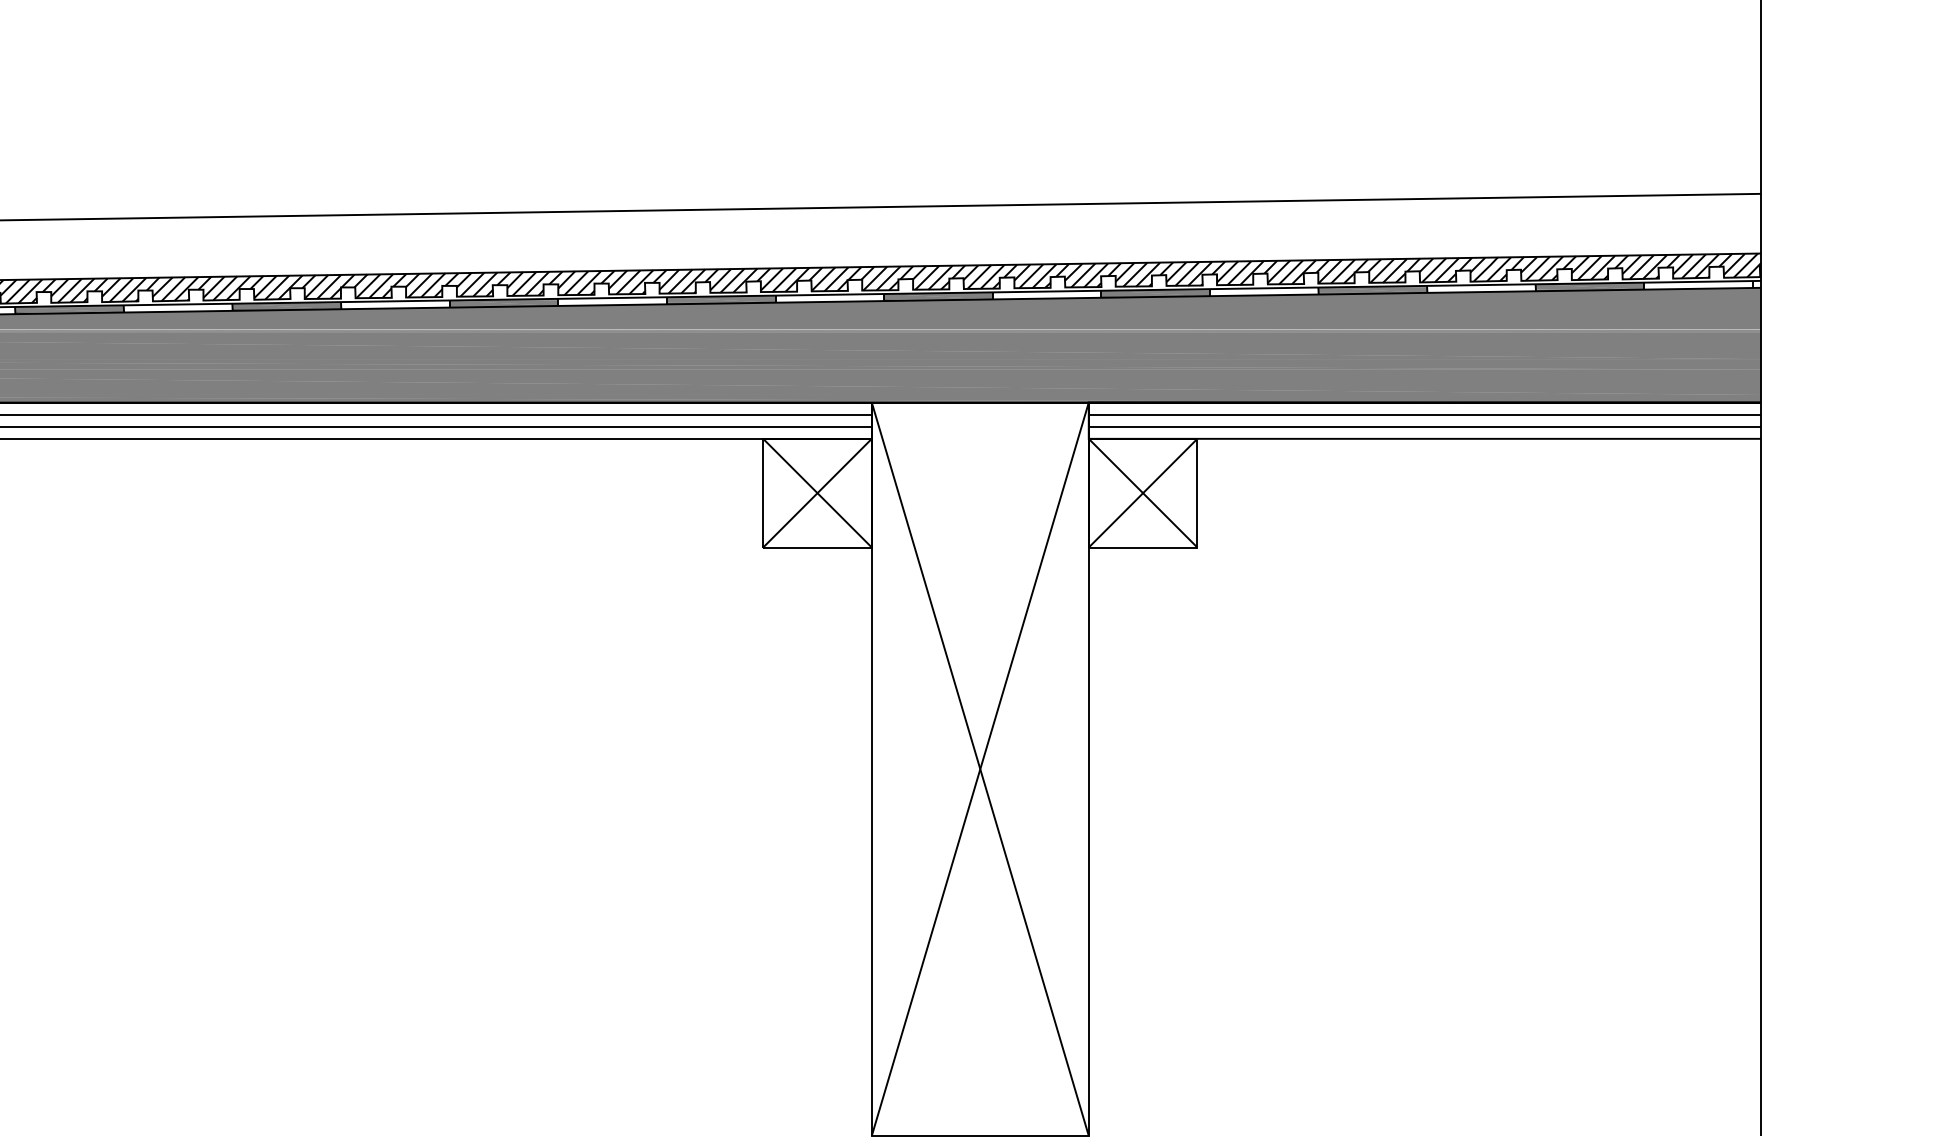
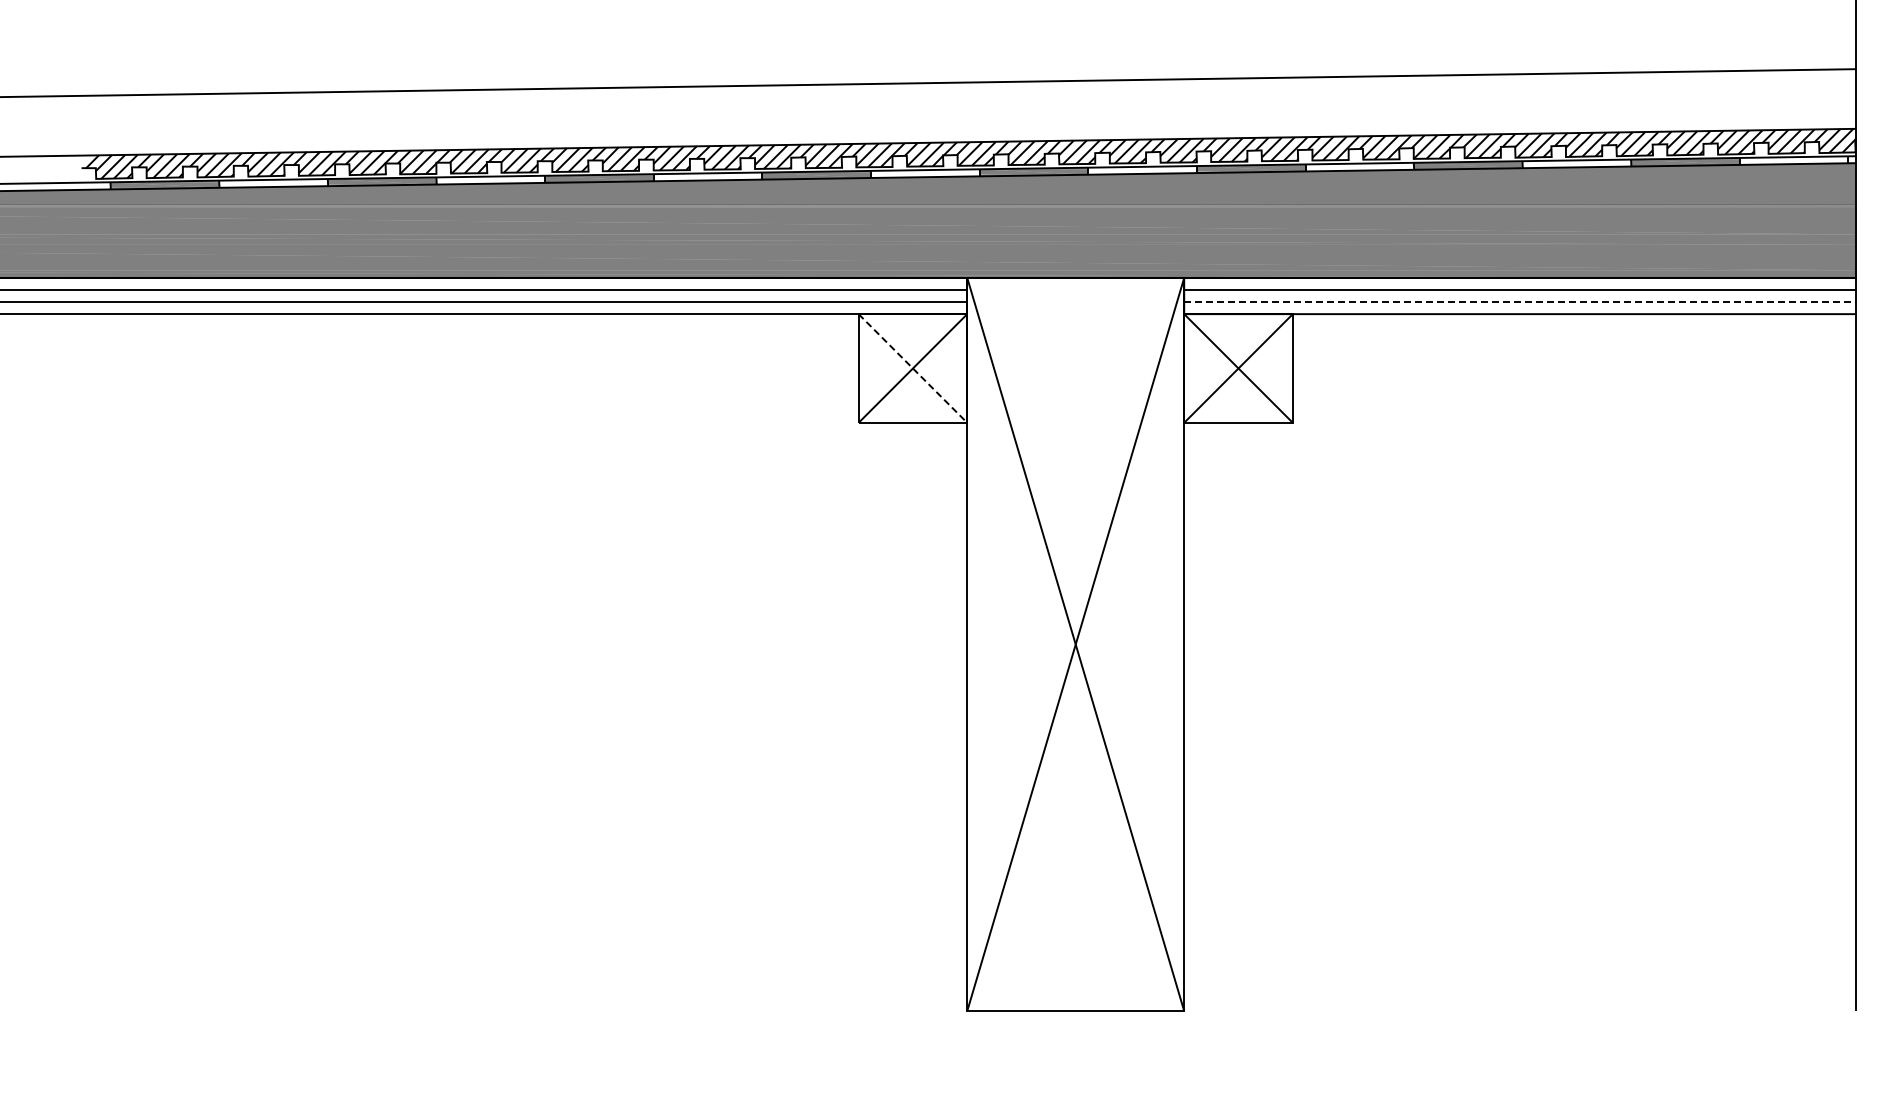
line: (1425, 426) -> (1520, 301), solid -> dashed
line: (817, 493) -> (912, 368), solid -> dashed

